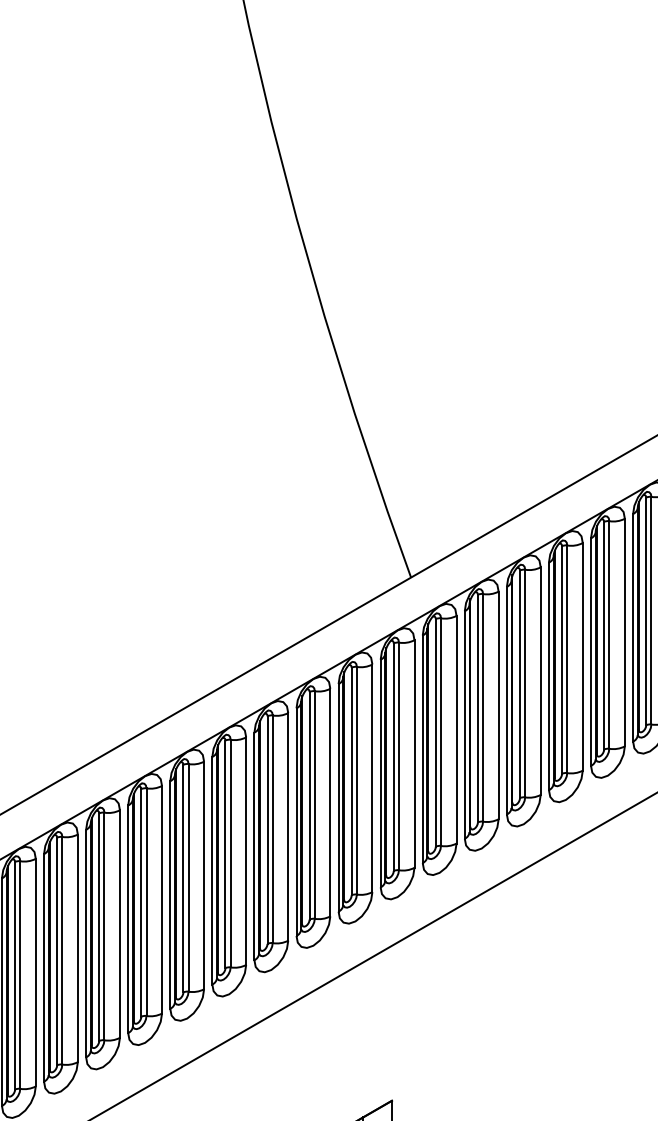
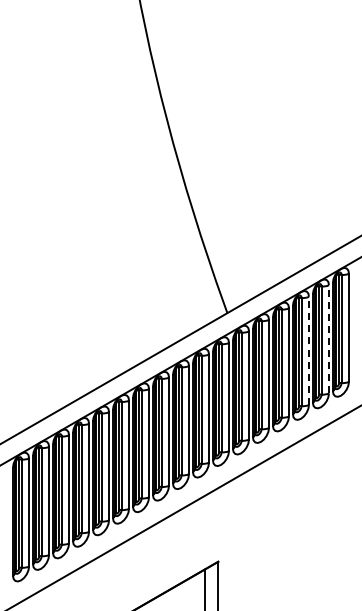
line: (623, 630) -> (328, 338), solid -> dashed
line: (581, 656) -> (308, 350), solid -> dashed

